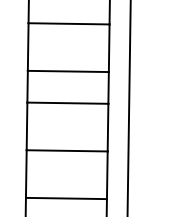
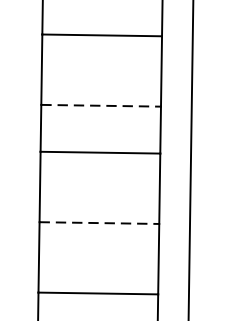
line: (68, 71) -> (101, 105), solid -> dashed
line: (67, 150) -> (99, 222), solid -> dashed

